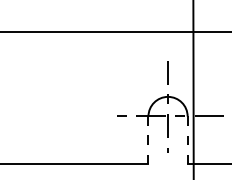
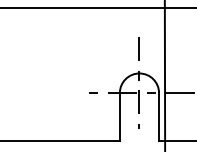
line: (148, 140) -> (119, 117), dashed -> solid
line: (187, 140) -> (158, 117), dashed -> solid

